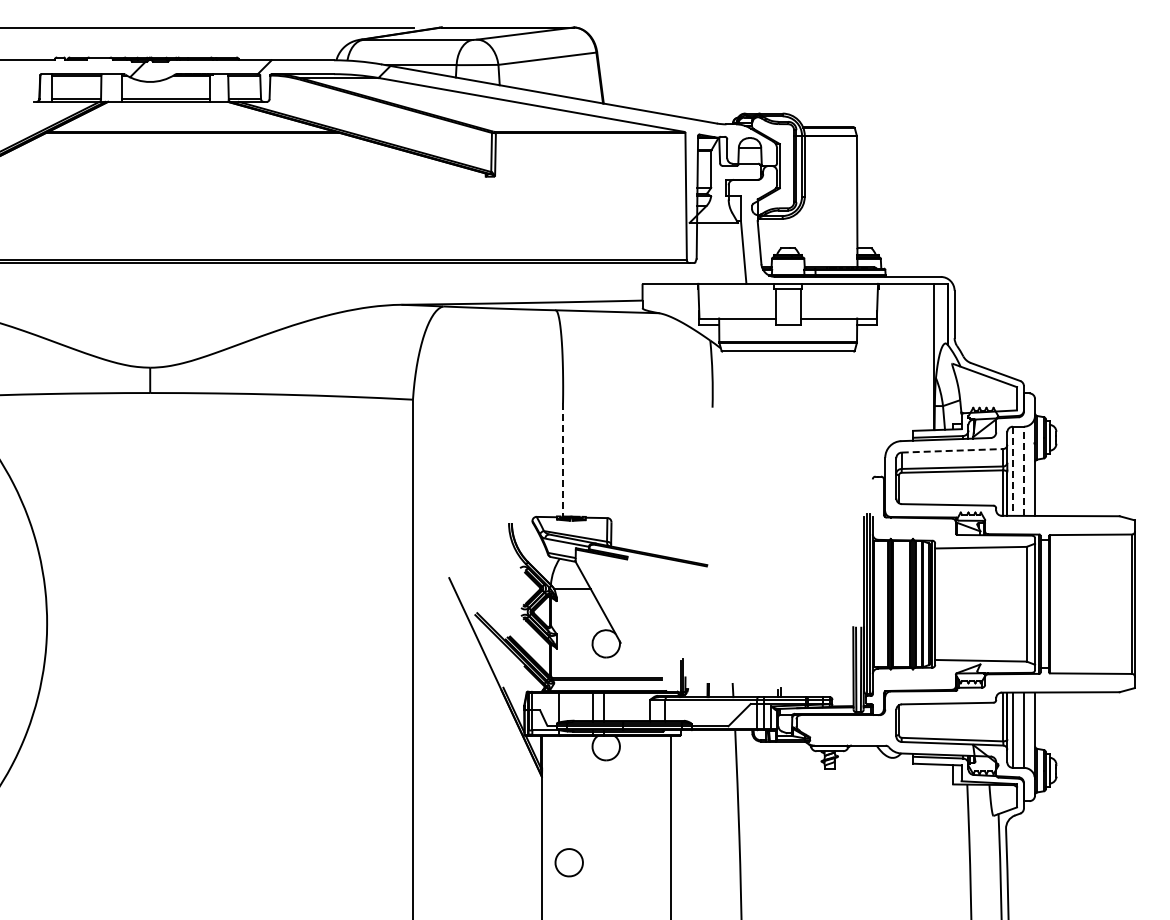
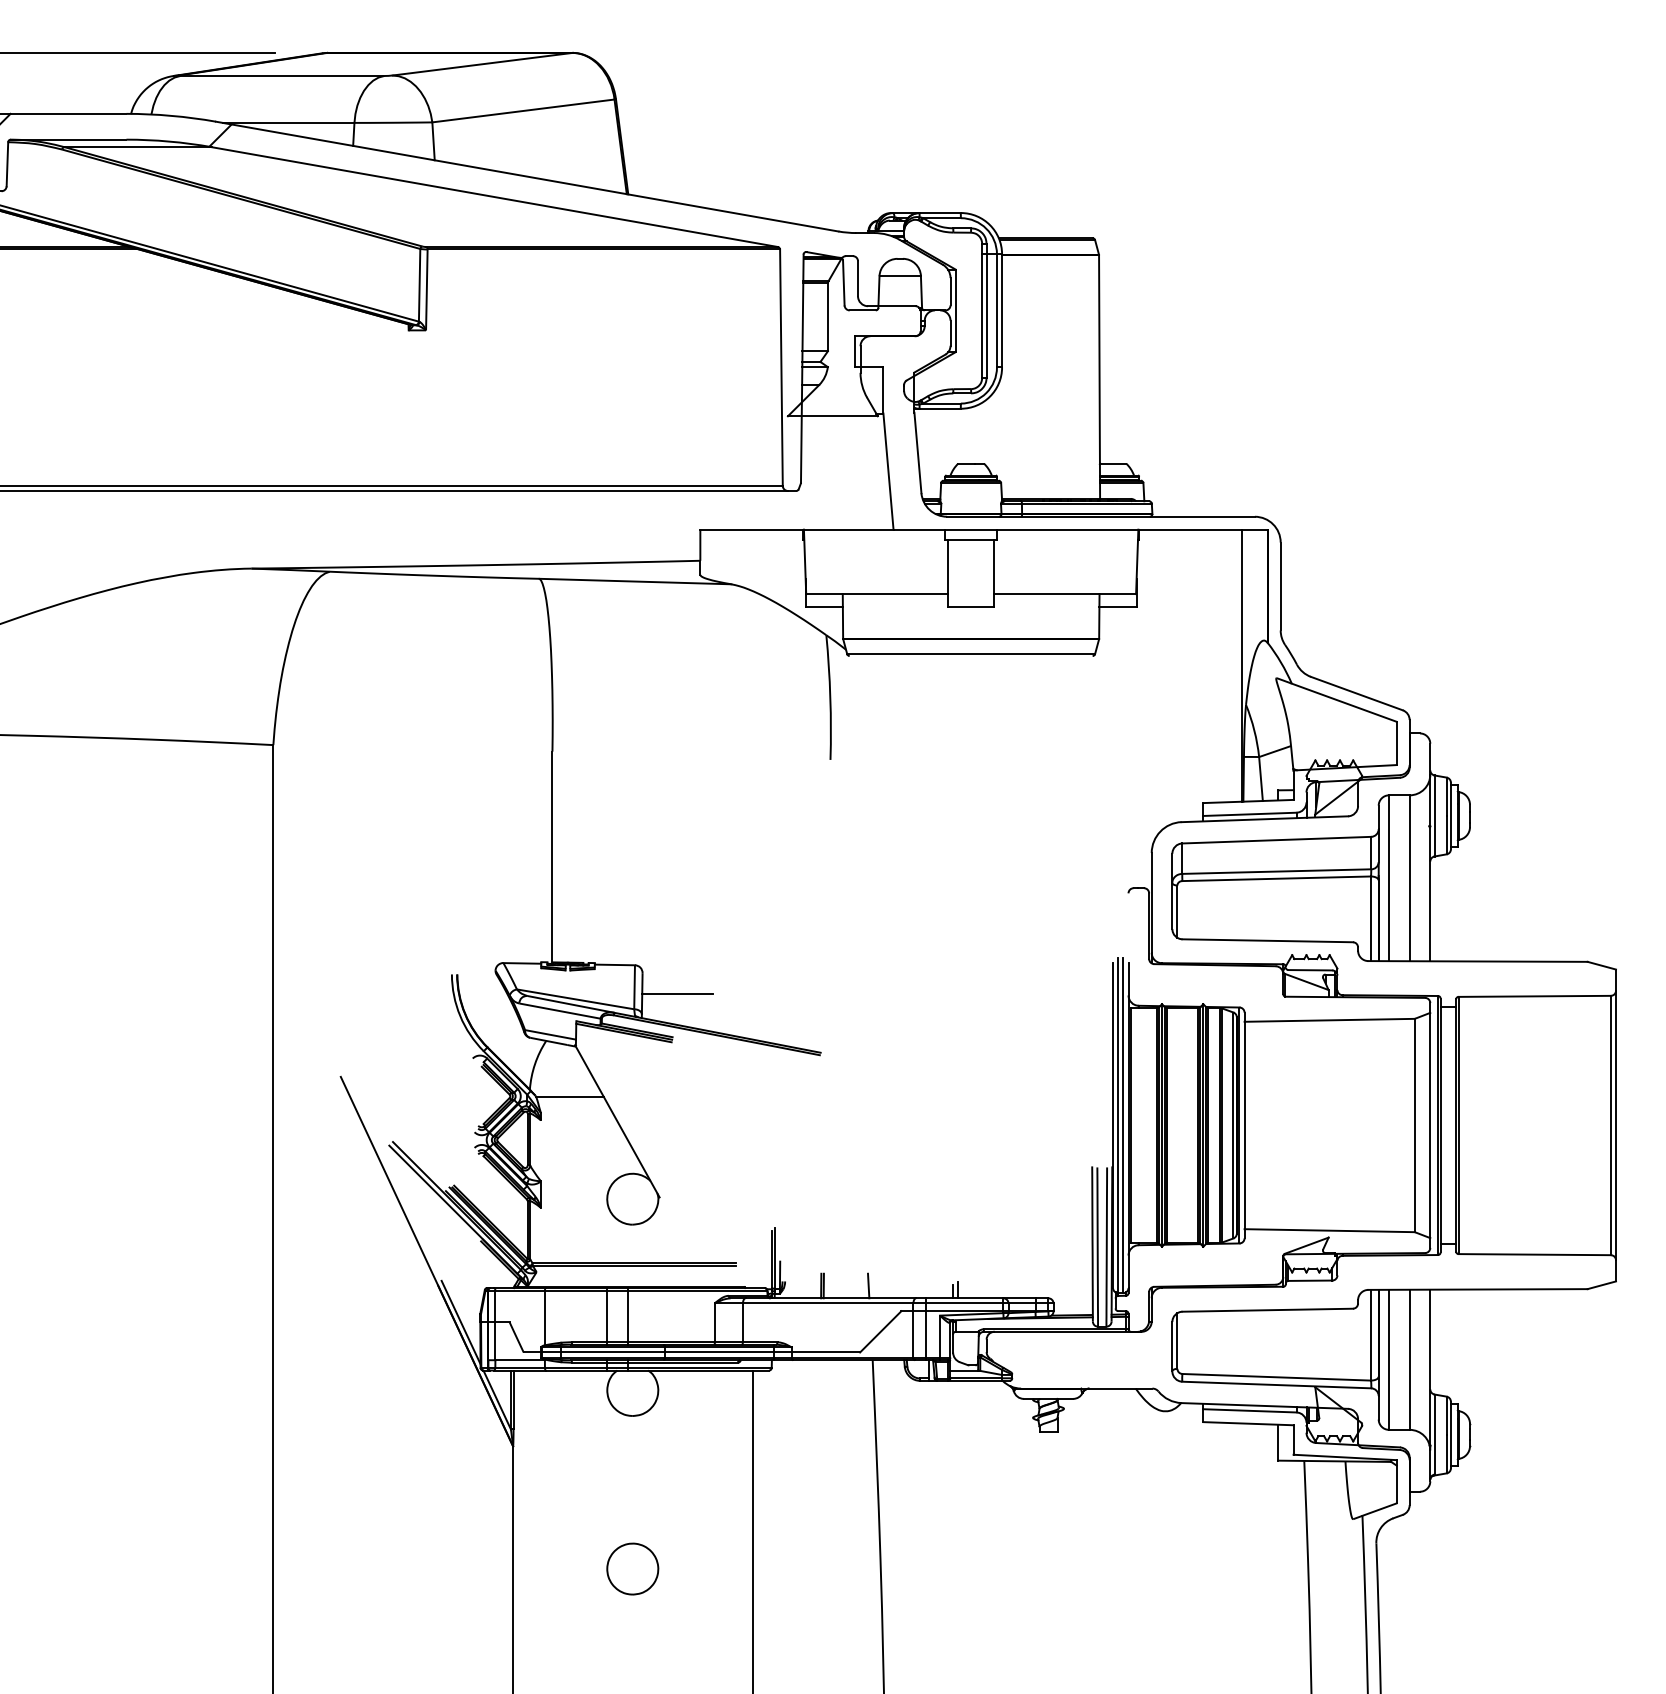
line: (952, 450) -> (1276, 839), dashed -> solid
line: (563, 460) -> (553, 858), dashed -> solid
line: (1012, 471) -> (1388, 878), dashed -> solid
line: (1023, 471) -> (1408, 878), dashed -> solid
line: (630, 533) -> (677, 993), added
part: (568, 862) -> (631, 1568), moved

